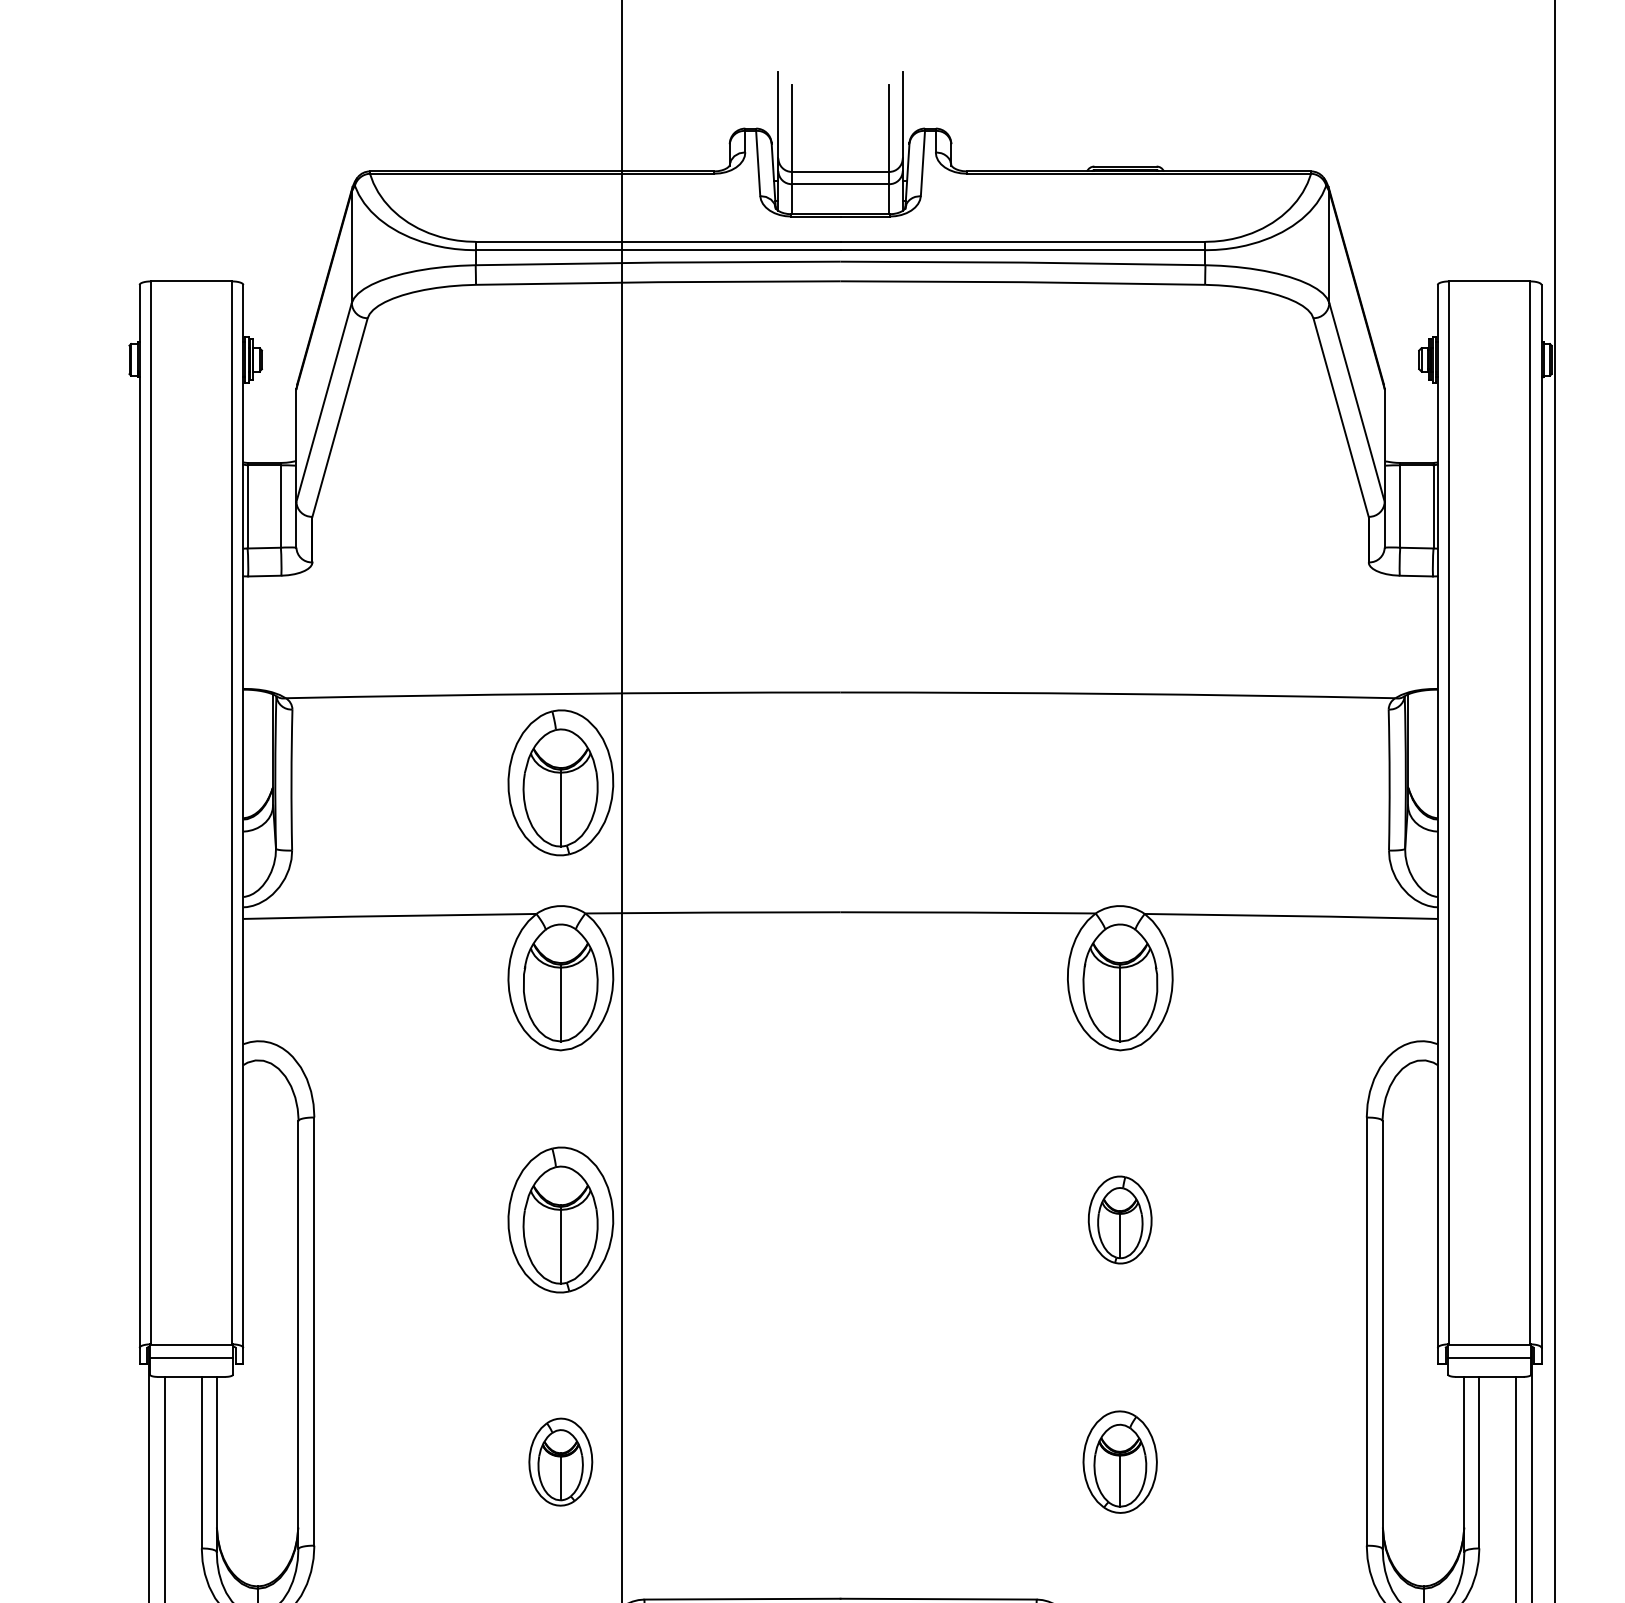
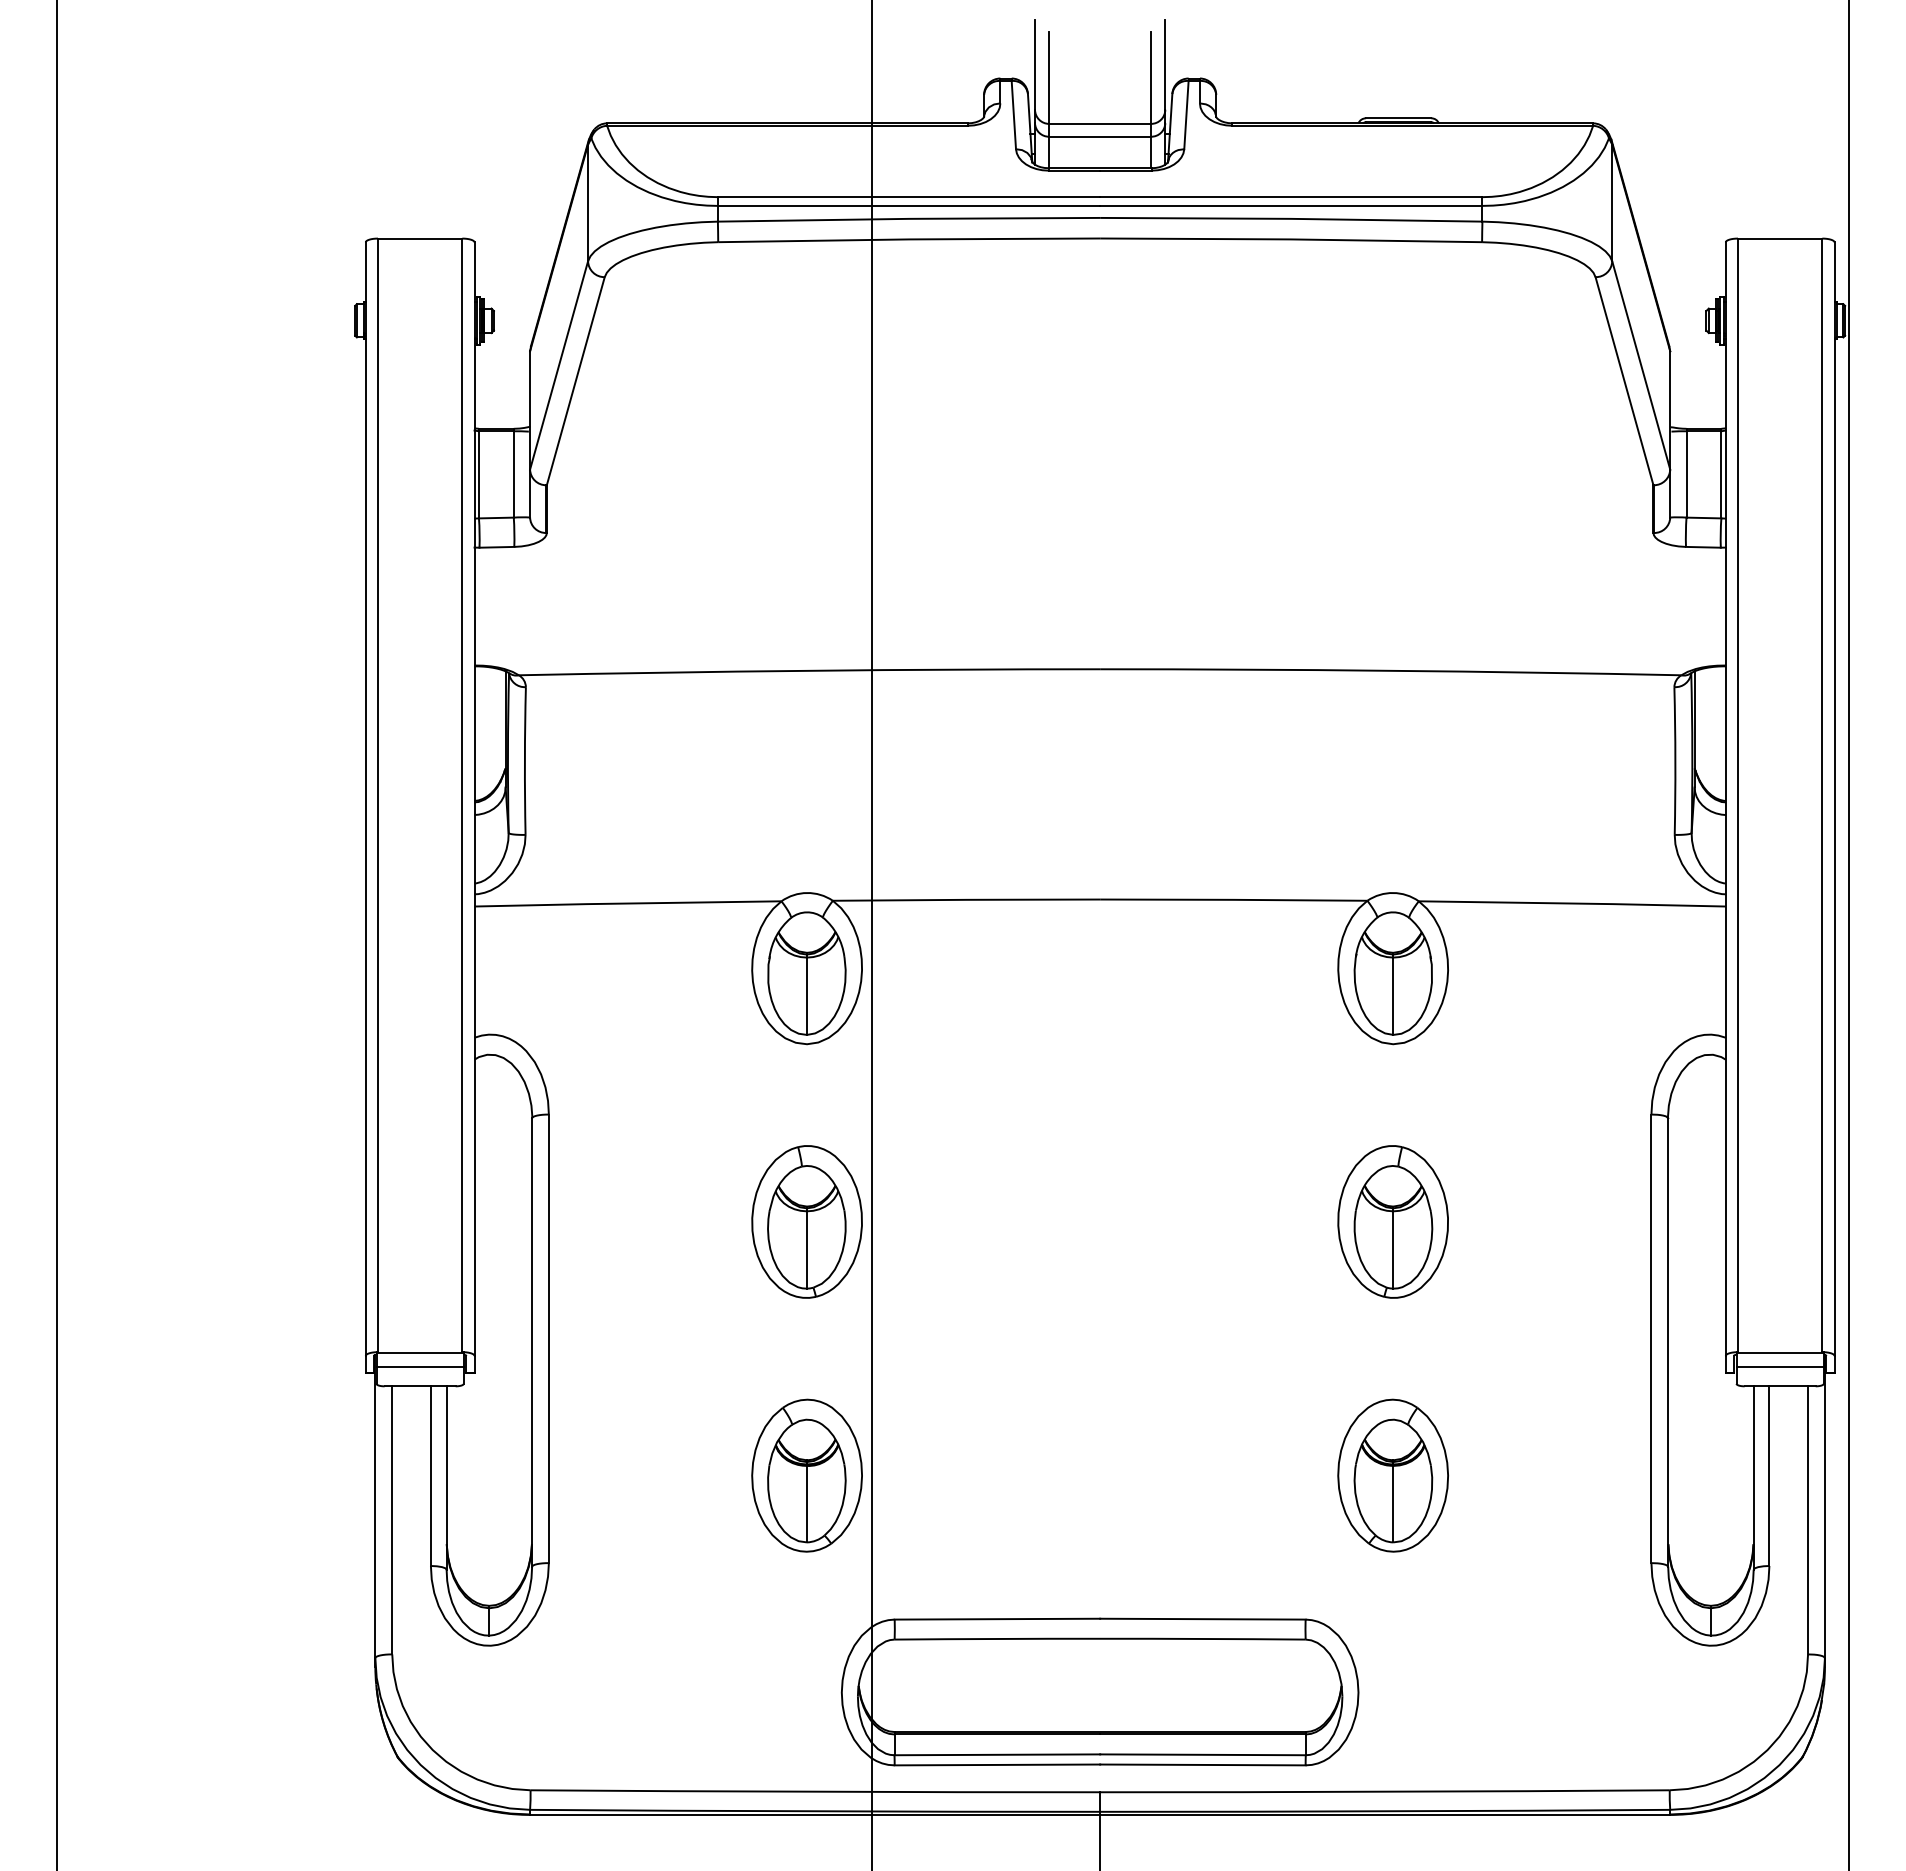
part: (560, 782) -> (806, 763), removed
part: (1119, 1219) -> (1392, 1221), size x1.67
part: (560, 1462) -> (806, 1475), size x1.67
part: (1119, 1462) -> (1392, 1475), size x1.43

